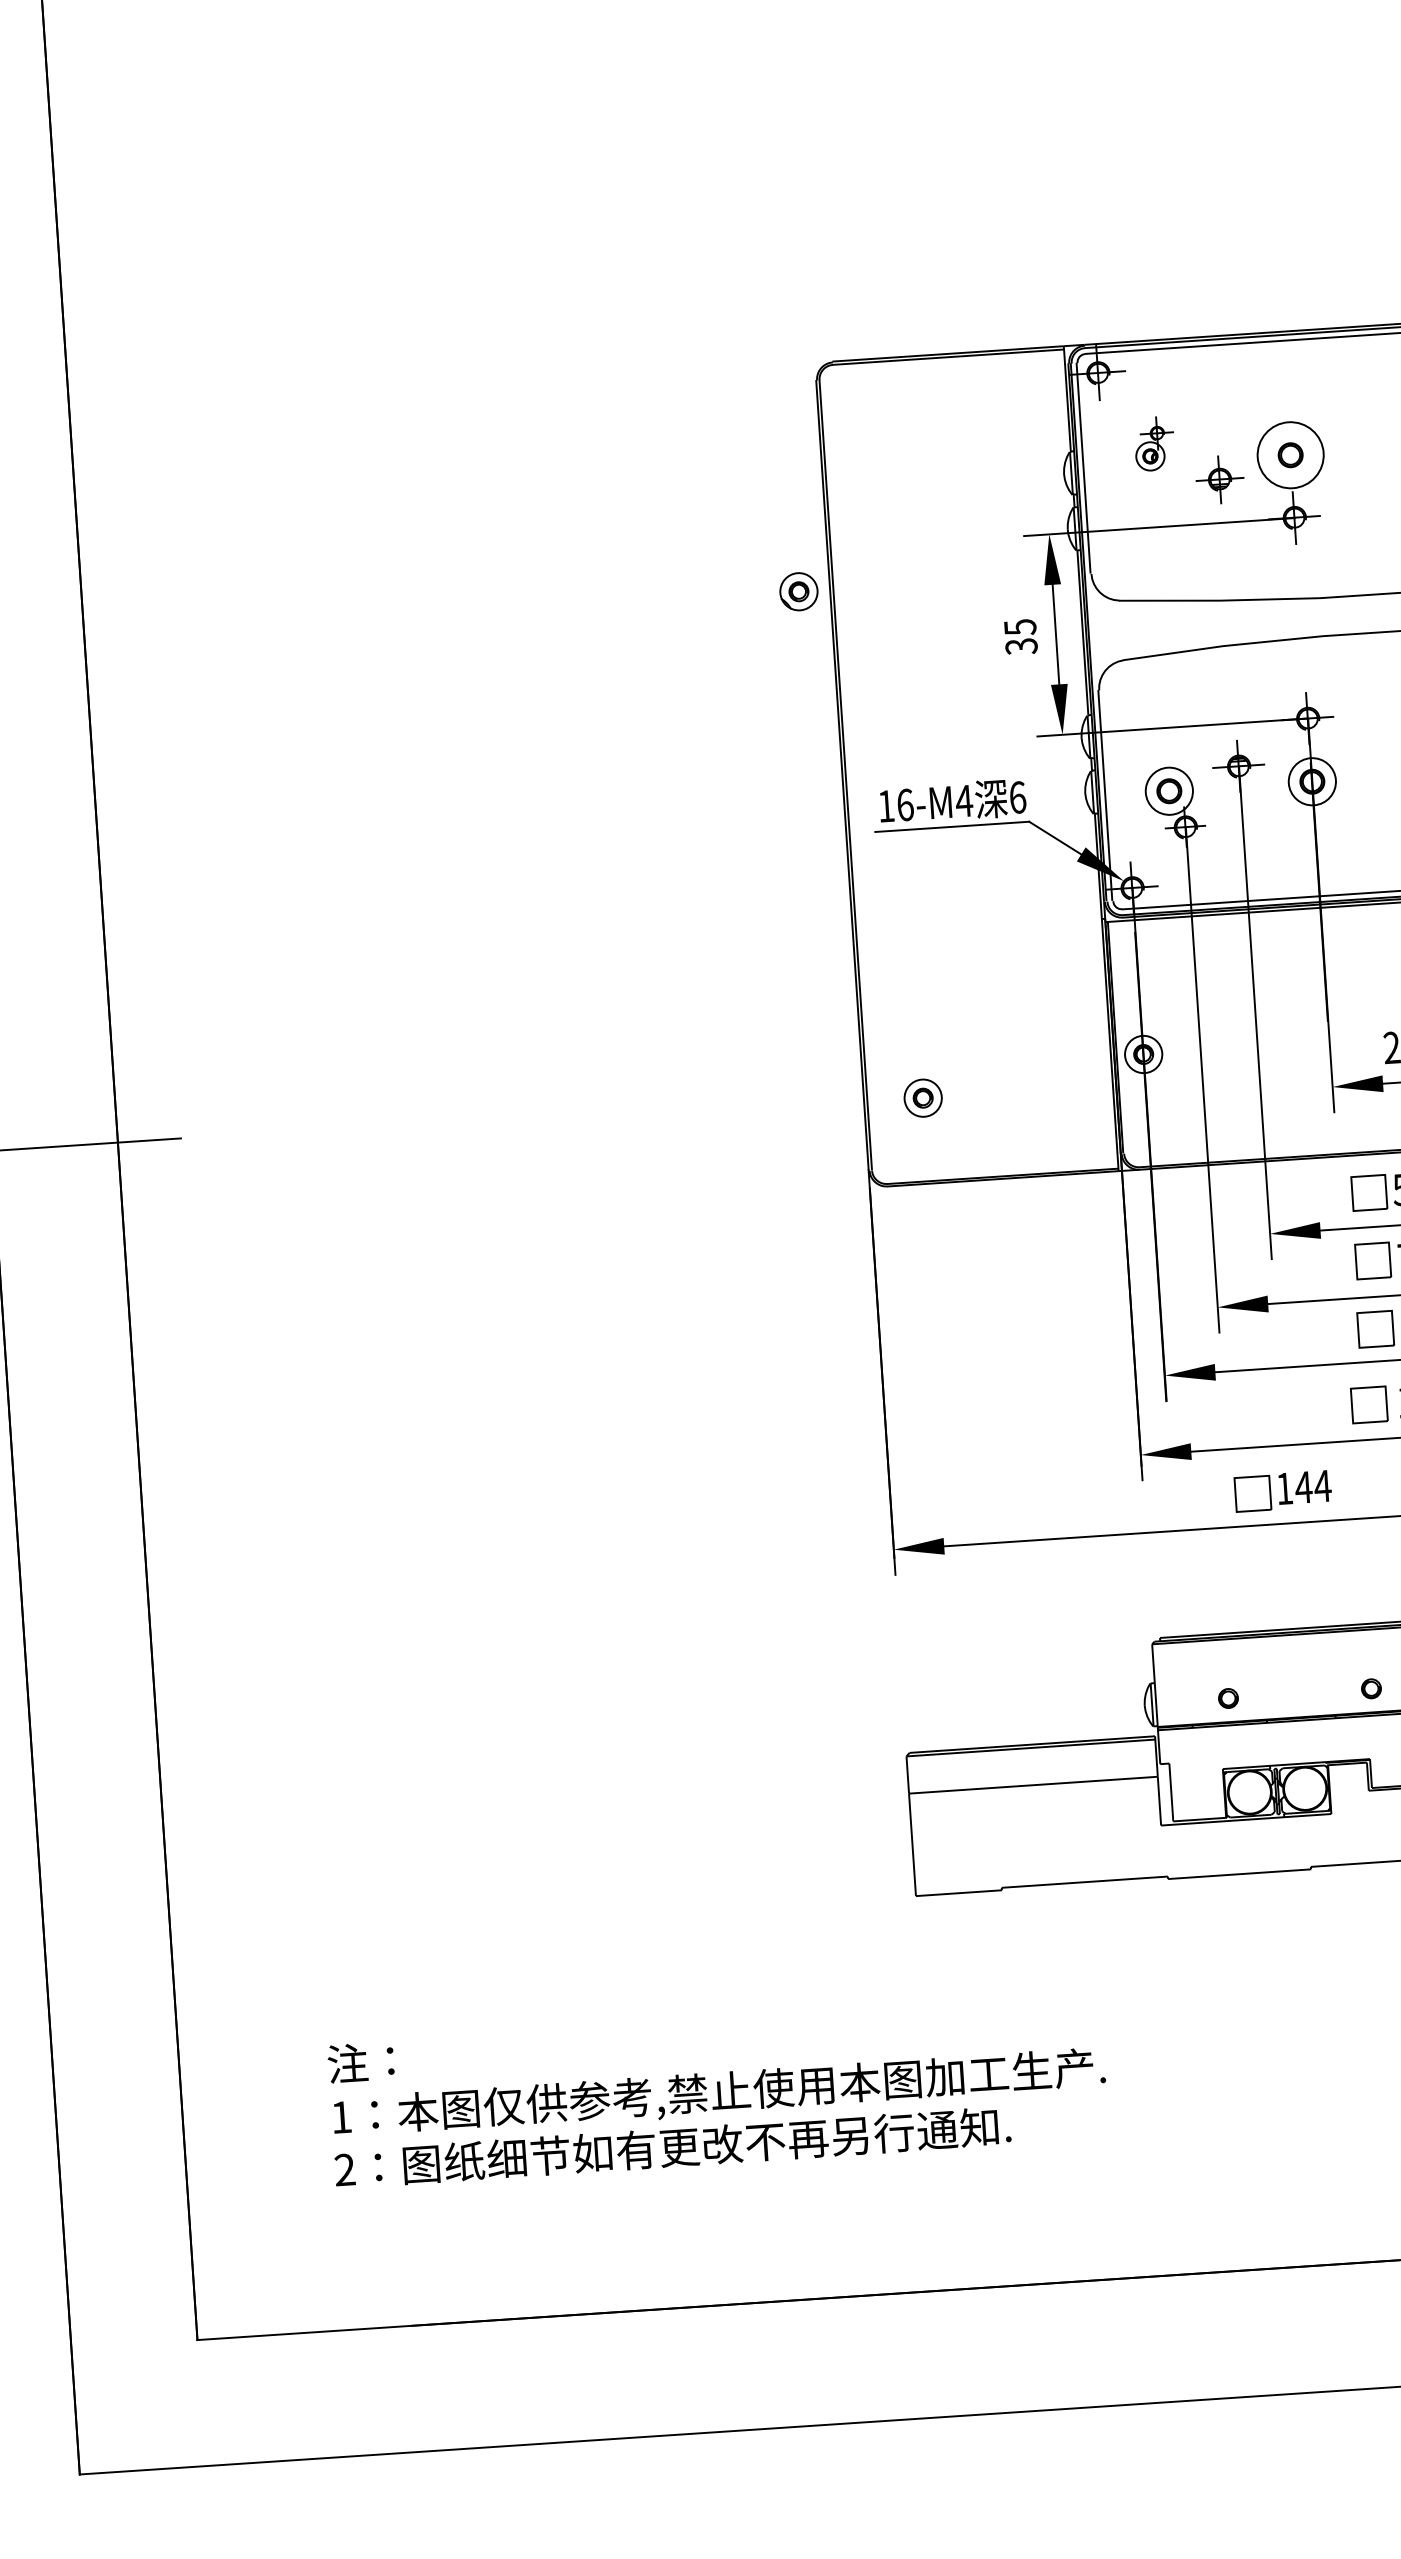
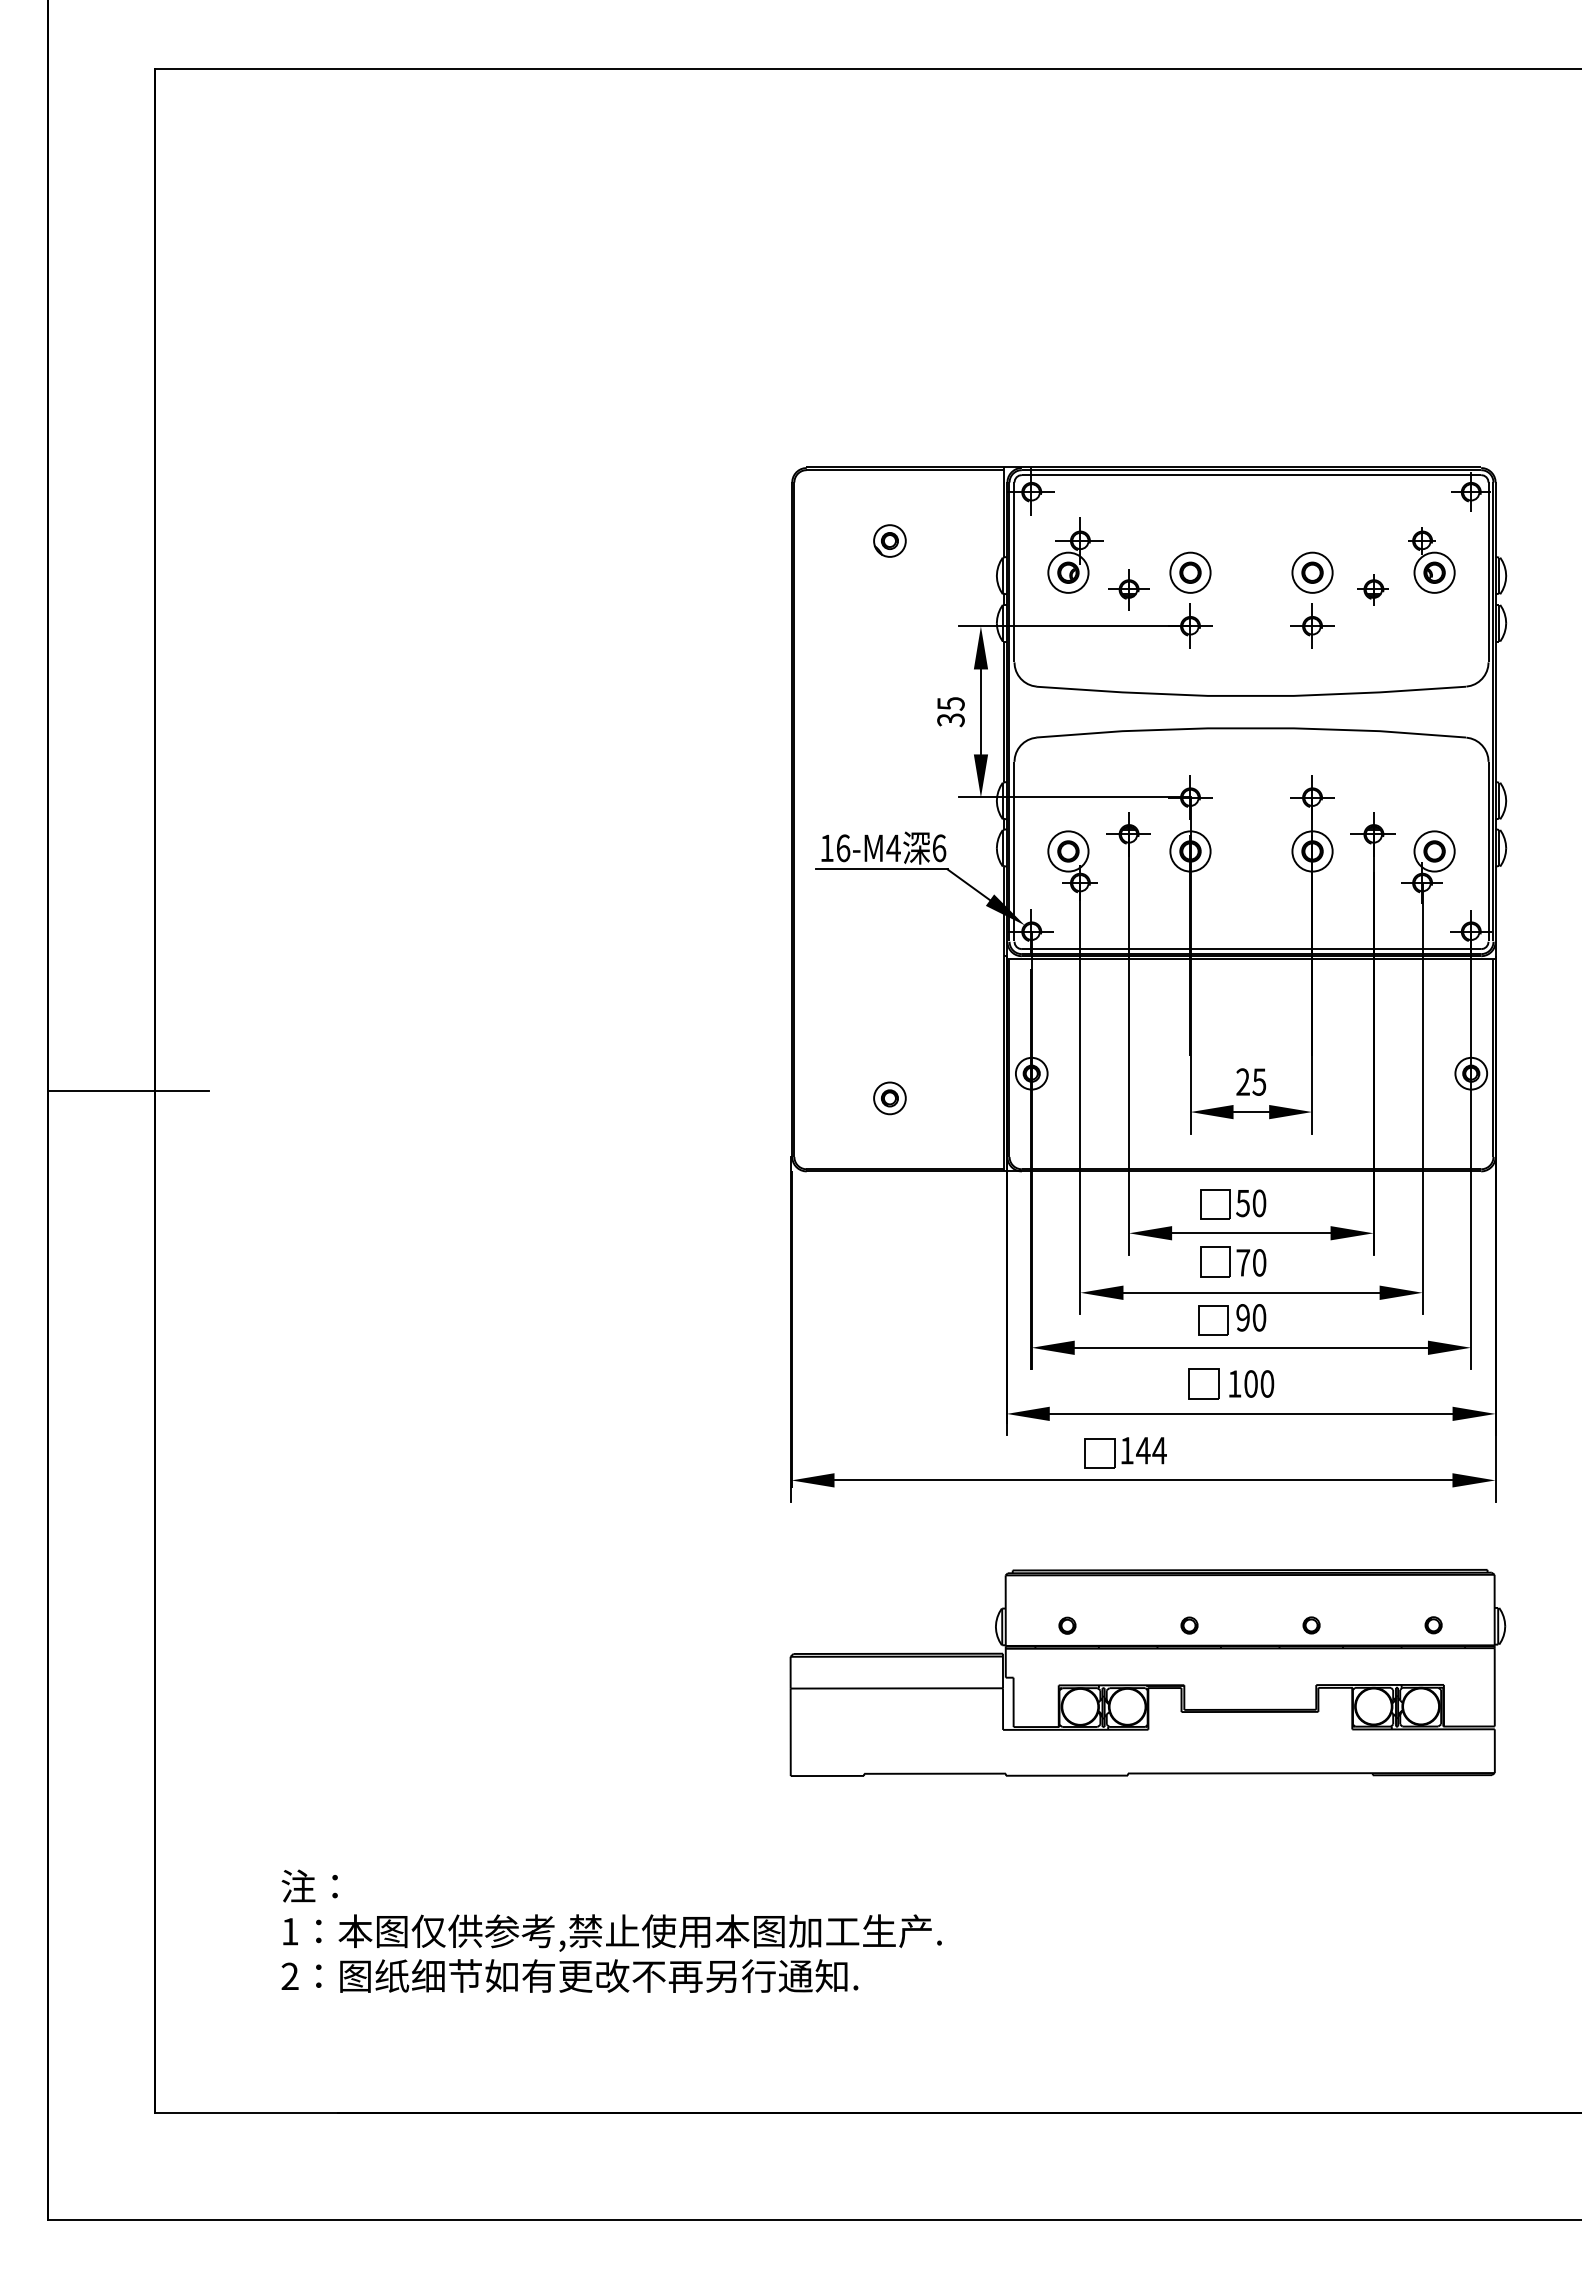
part: (1154, 443) -> (1075, 555), size x1.67
circle: (1290, 454) -> (1190, 572), size x0.71
part: (798, 591) -> (889, 540), moved
part: (922, 1098) -> (889, 1098), moved

